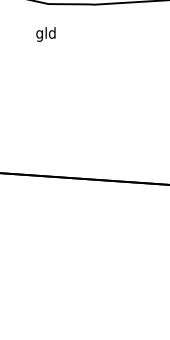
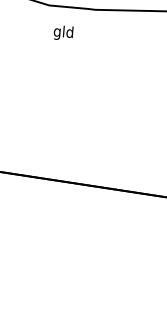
text: (45, 34) -> (63, 33), moved

